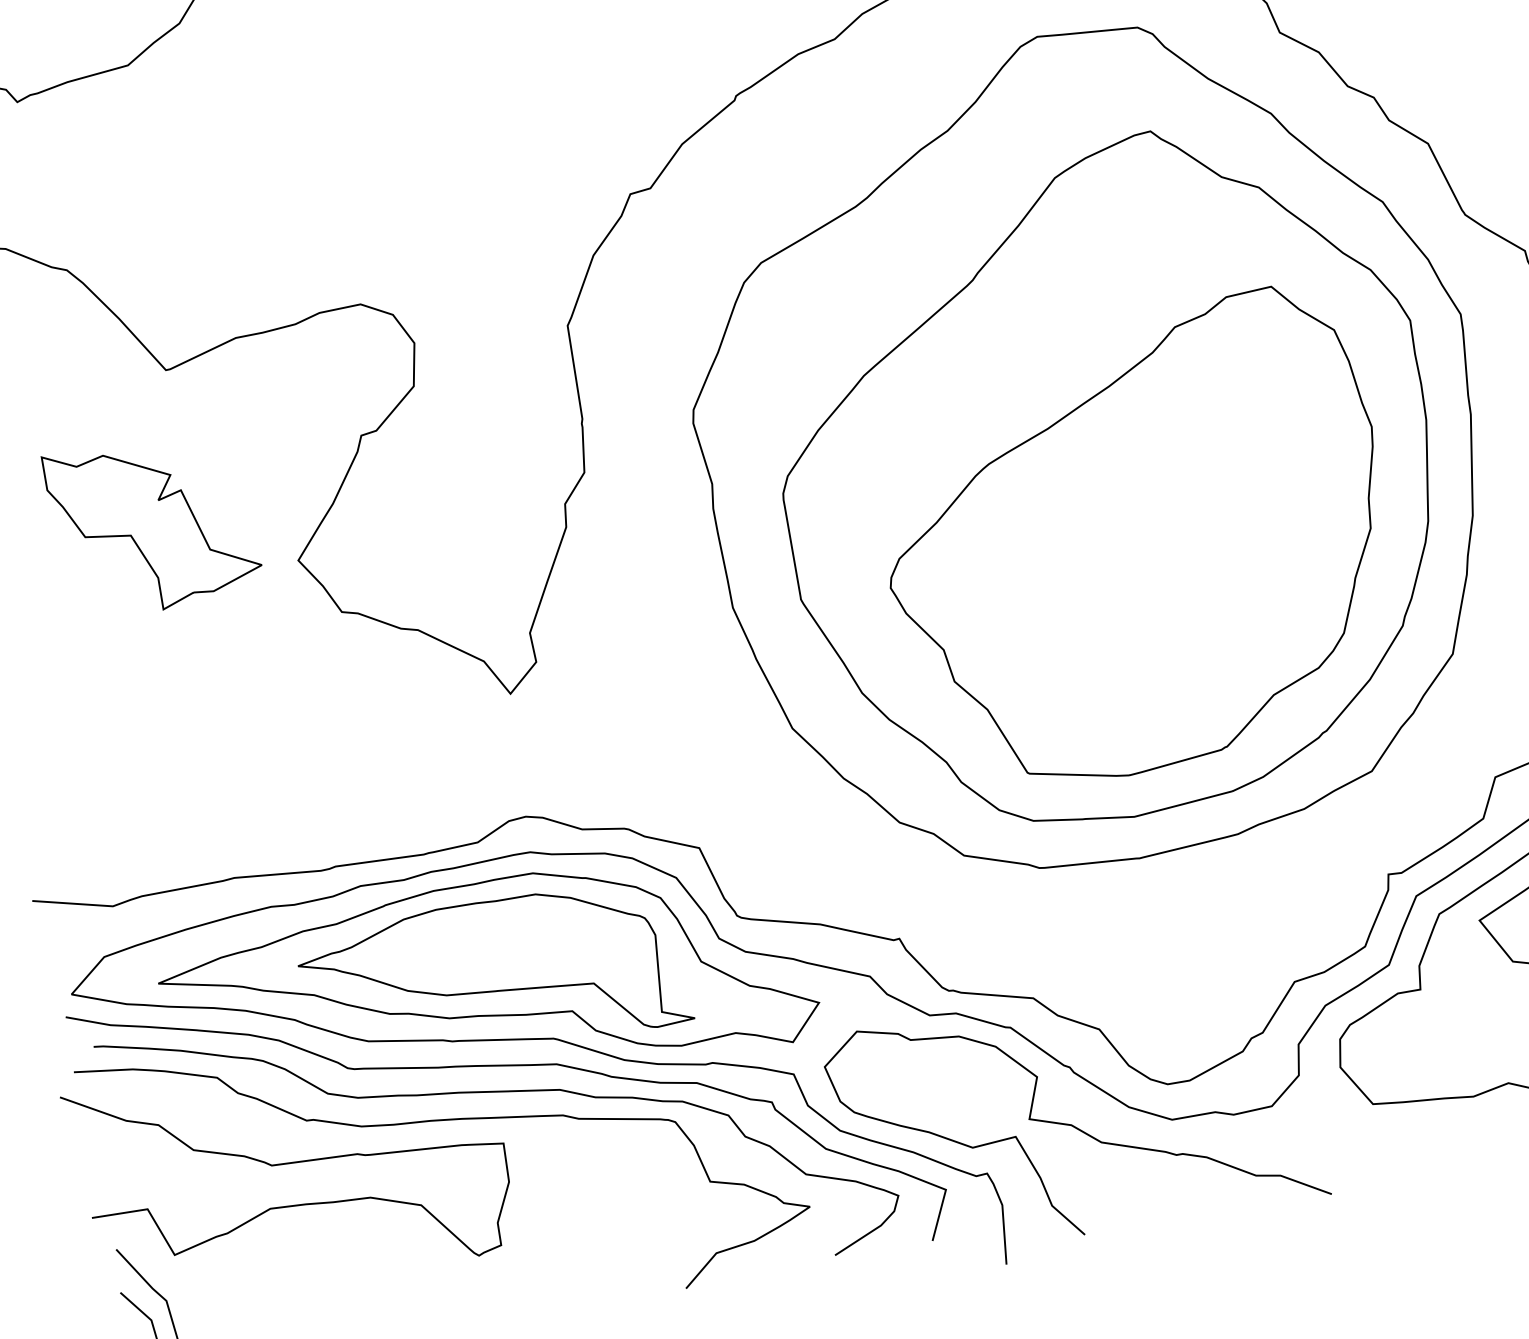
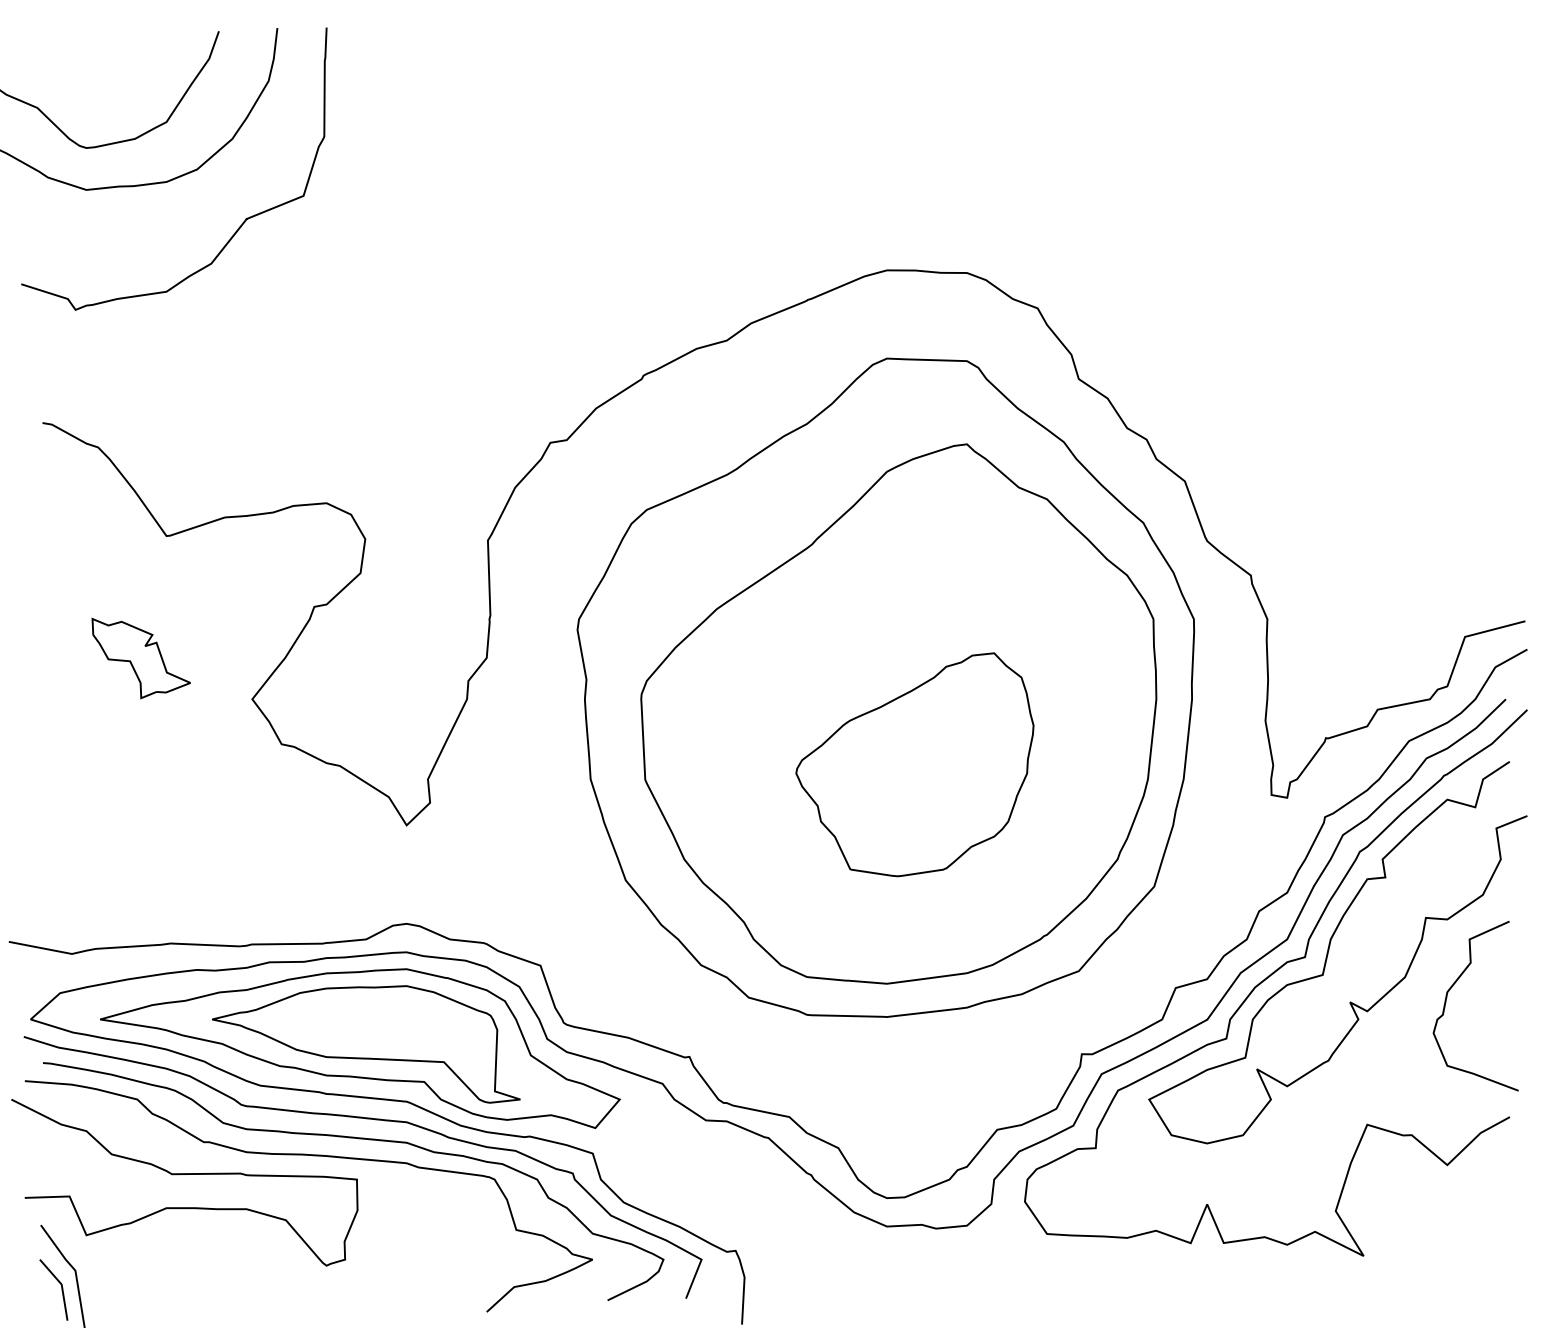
part: (153, 526) -> (141, 658), size x0.6
part: (1134, 538) -> (914, 764), size x0.6
curve: (1073, 1124) -> (808, 1220), removed

